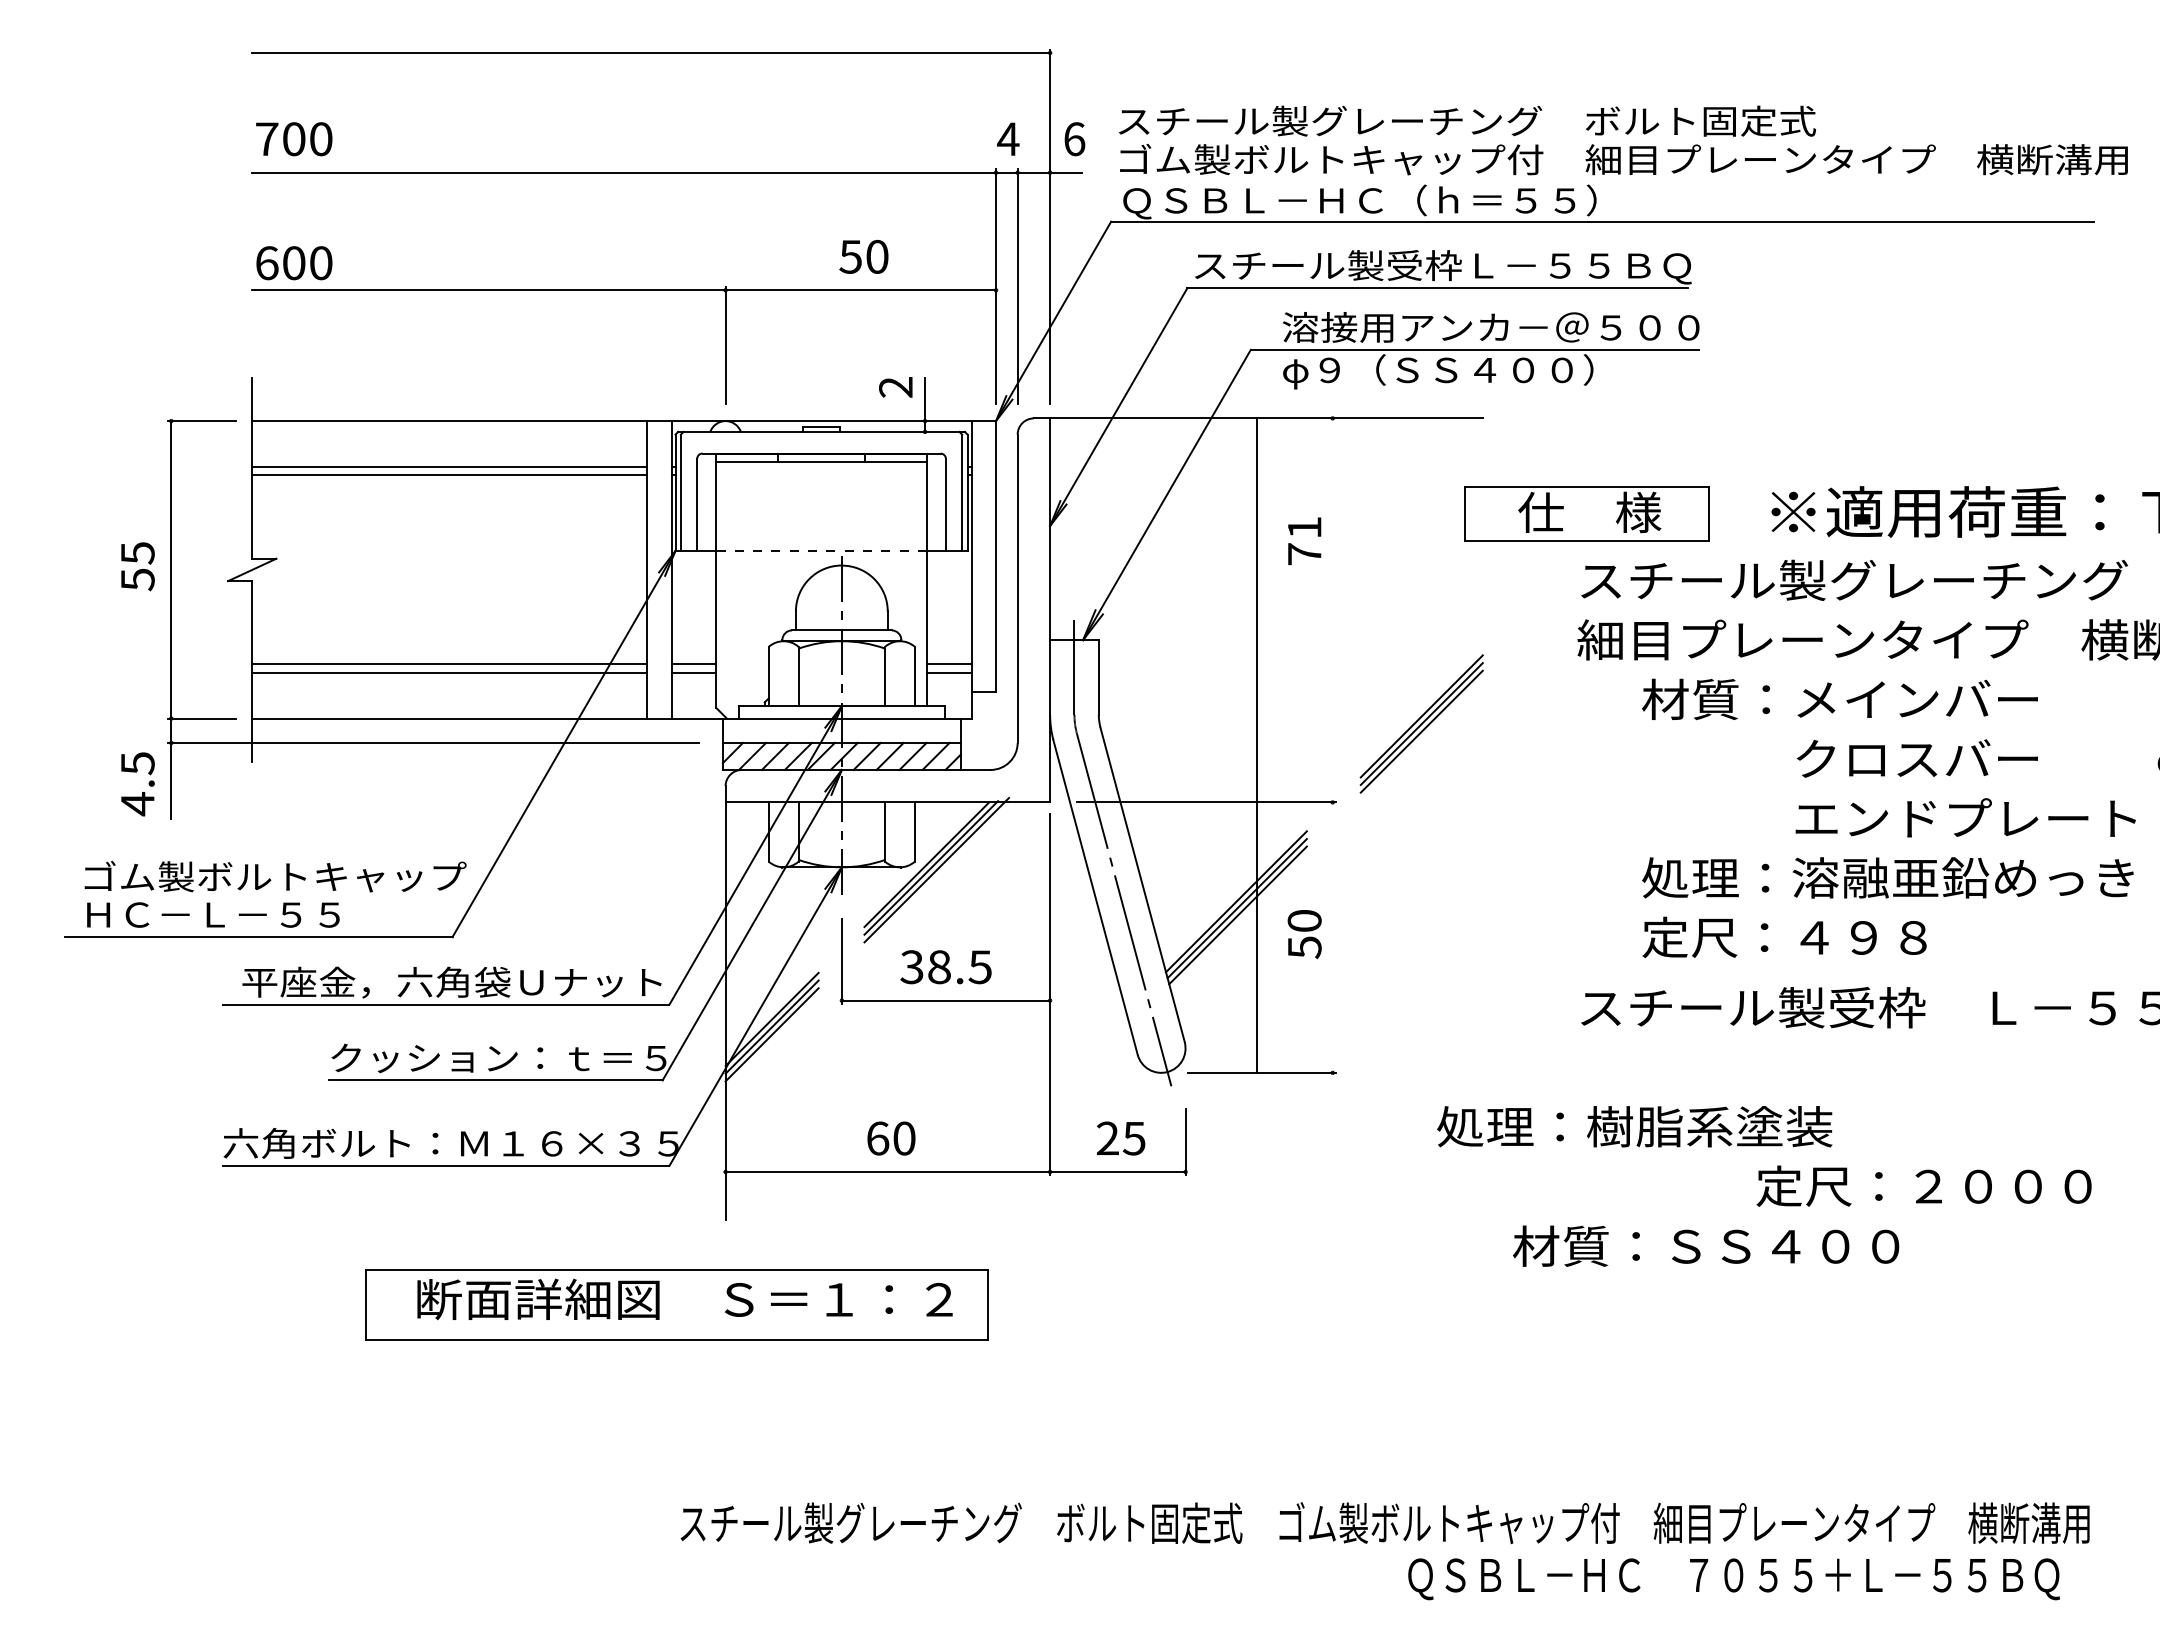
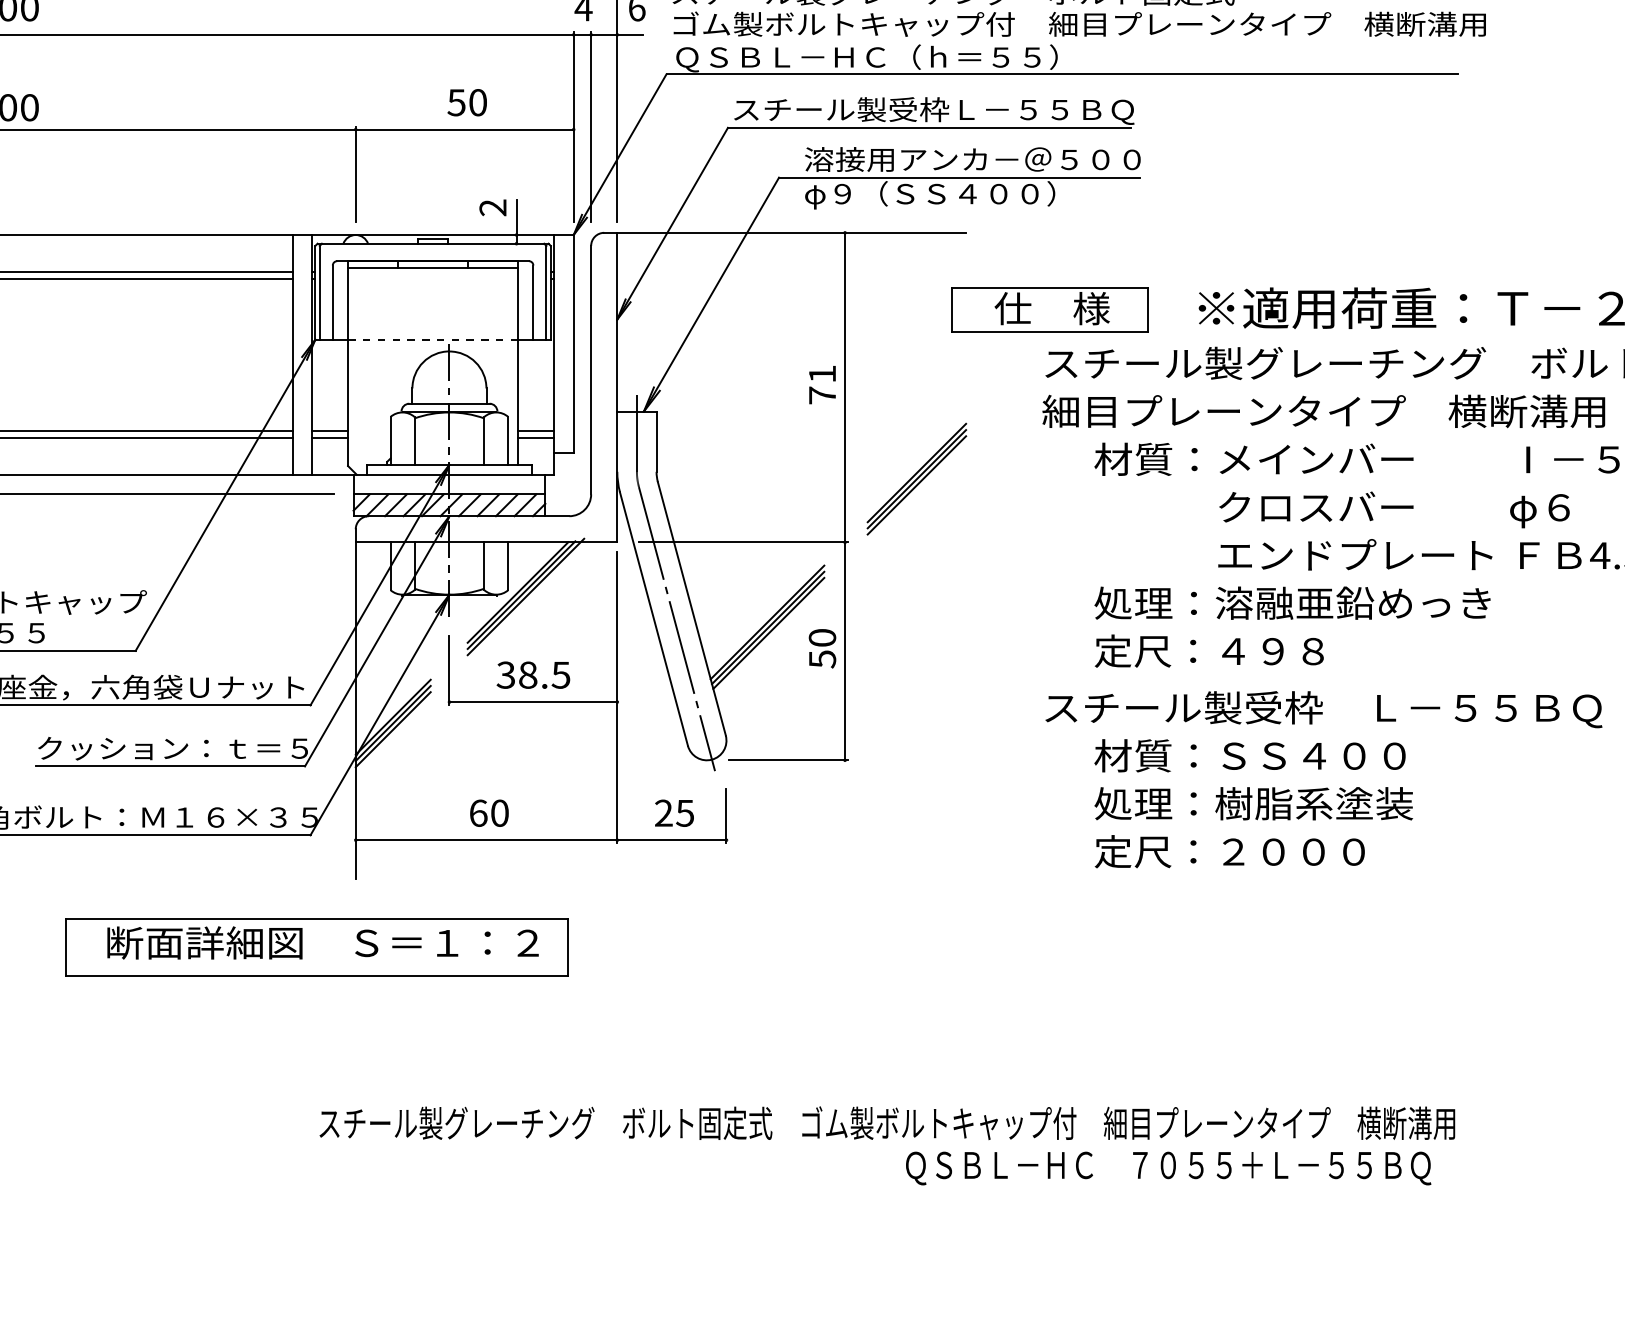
text: (1304, 540) -> (822, 384), moved
line: (1256, 745) -> (844, 496), moved
text: (1634, 1126) -> (1253, 803), moved
text: (1923, 1185) -> (1229, 851), moved
text: (1706, 1245) -> (1250, 755), moved

